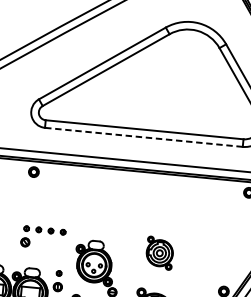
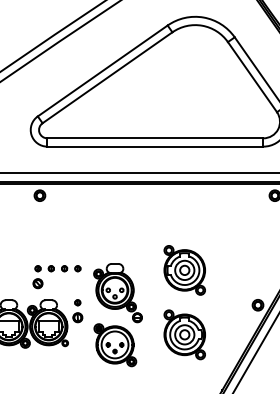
line: (143, 137) -> (154, 146), dashed -> solid
part: (39, 233) -> (52, 272), moved
part: (159, 253) -> (184, 270), size x1.43

